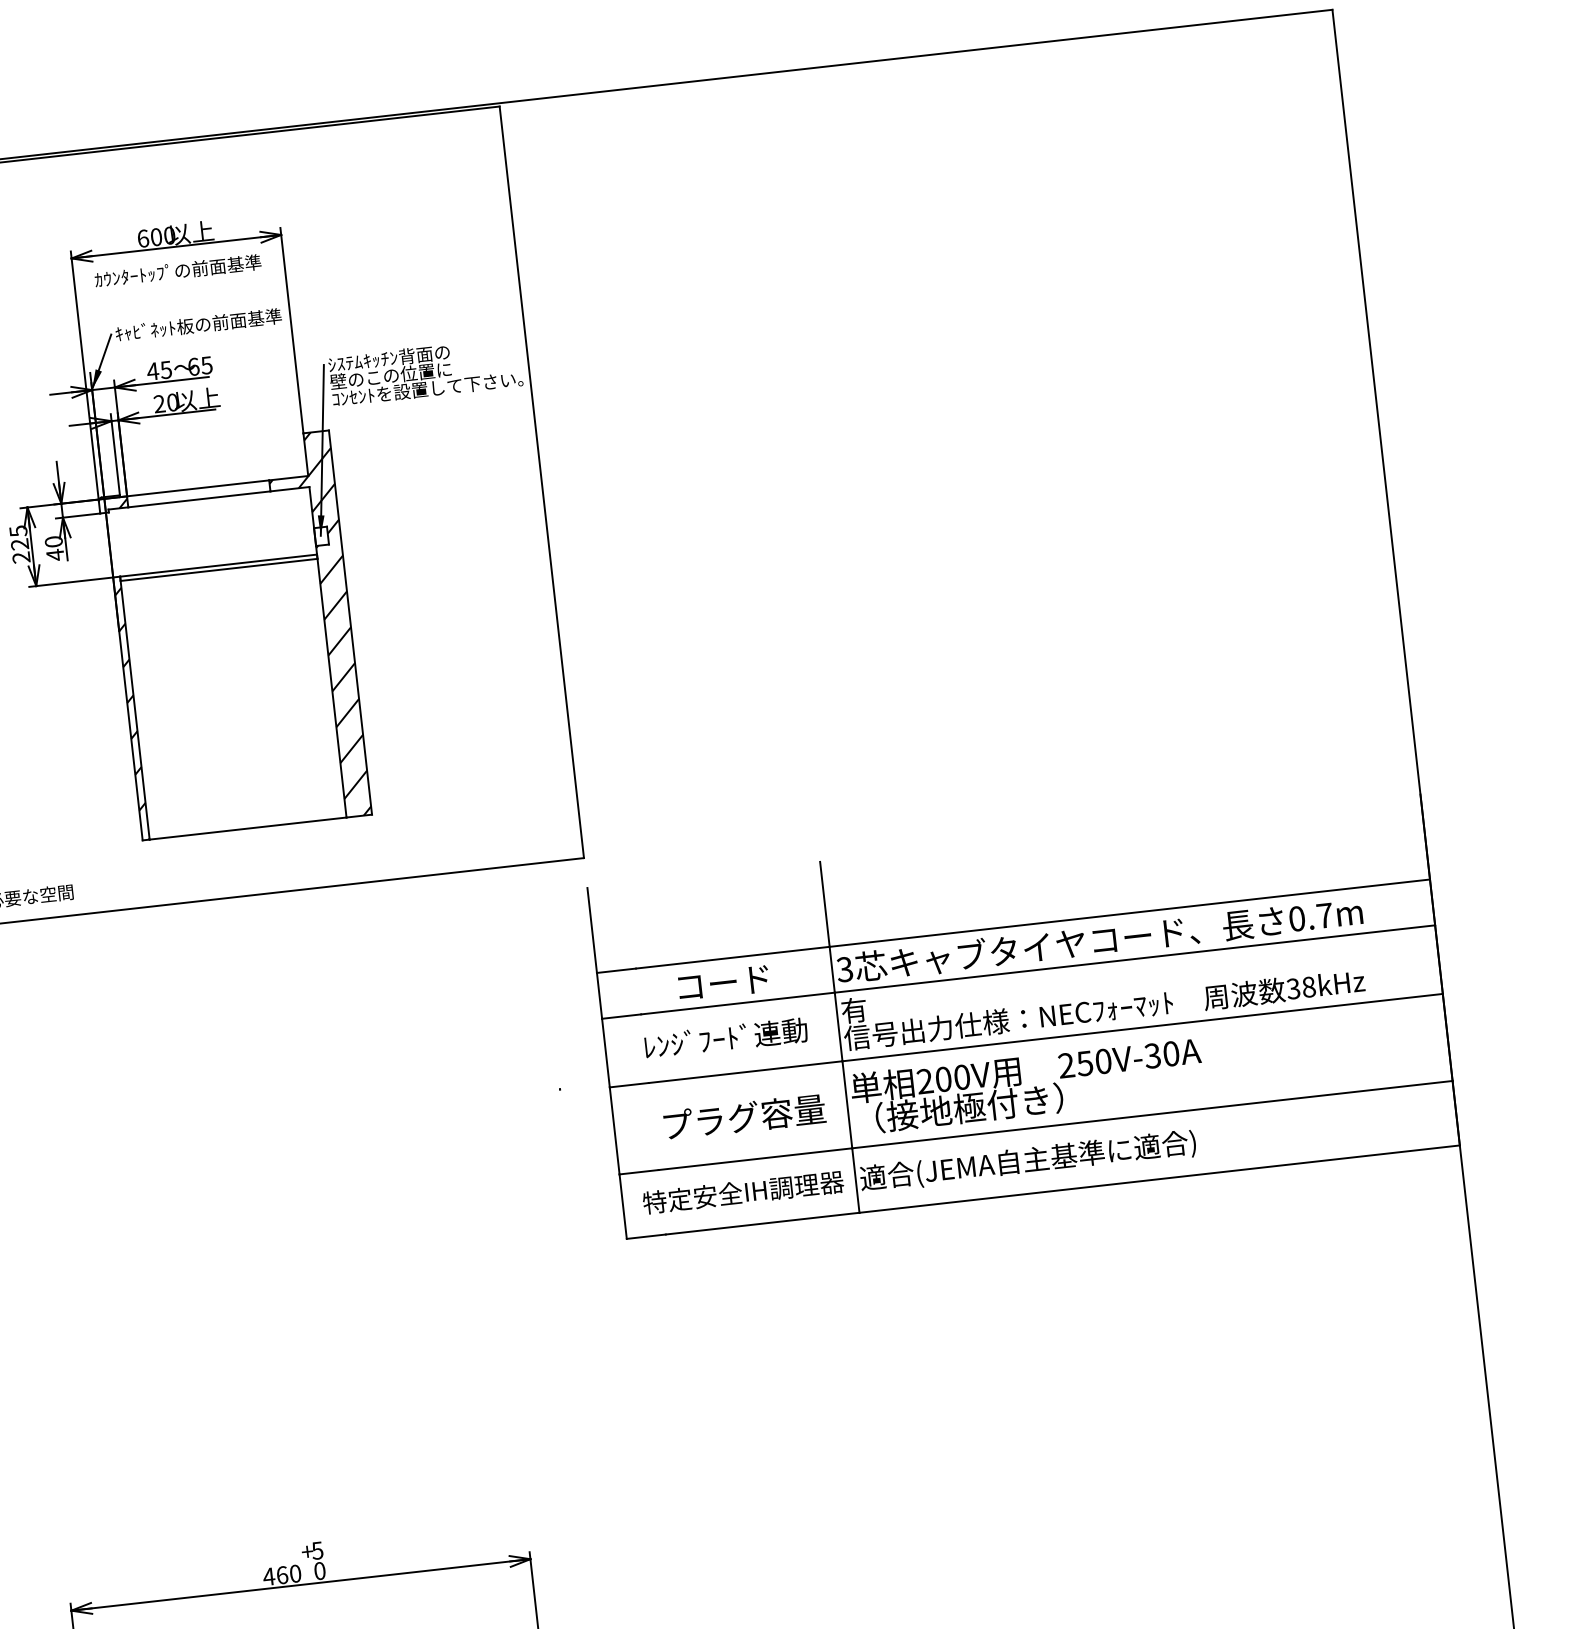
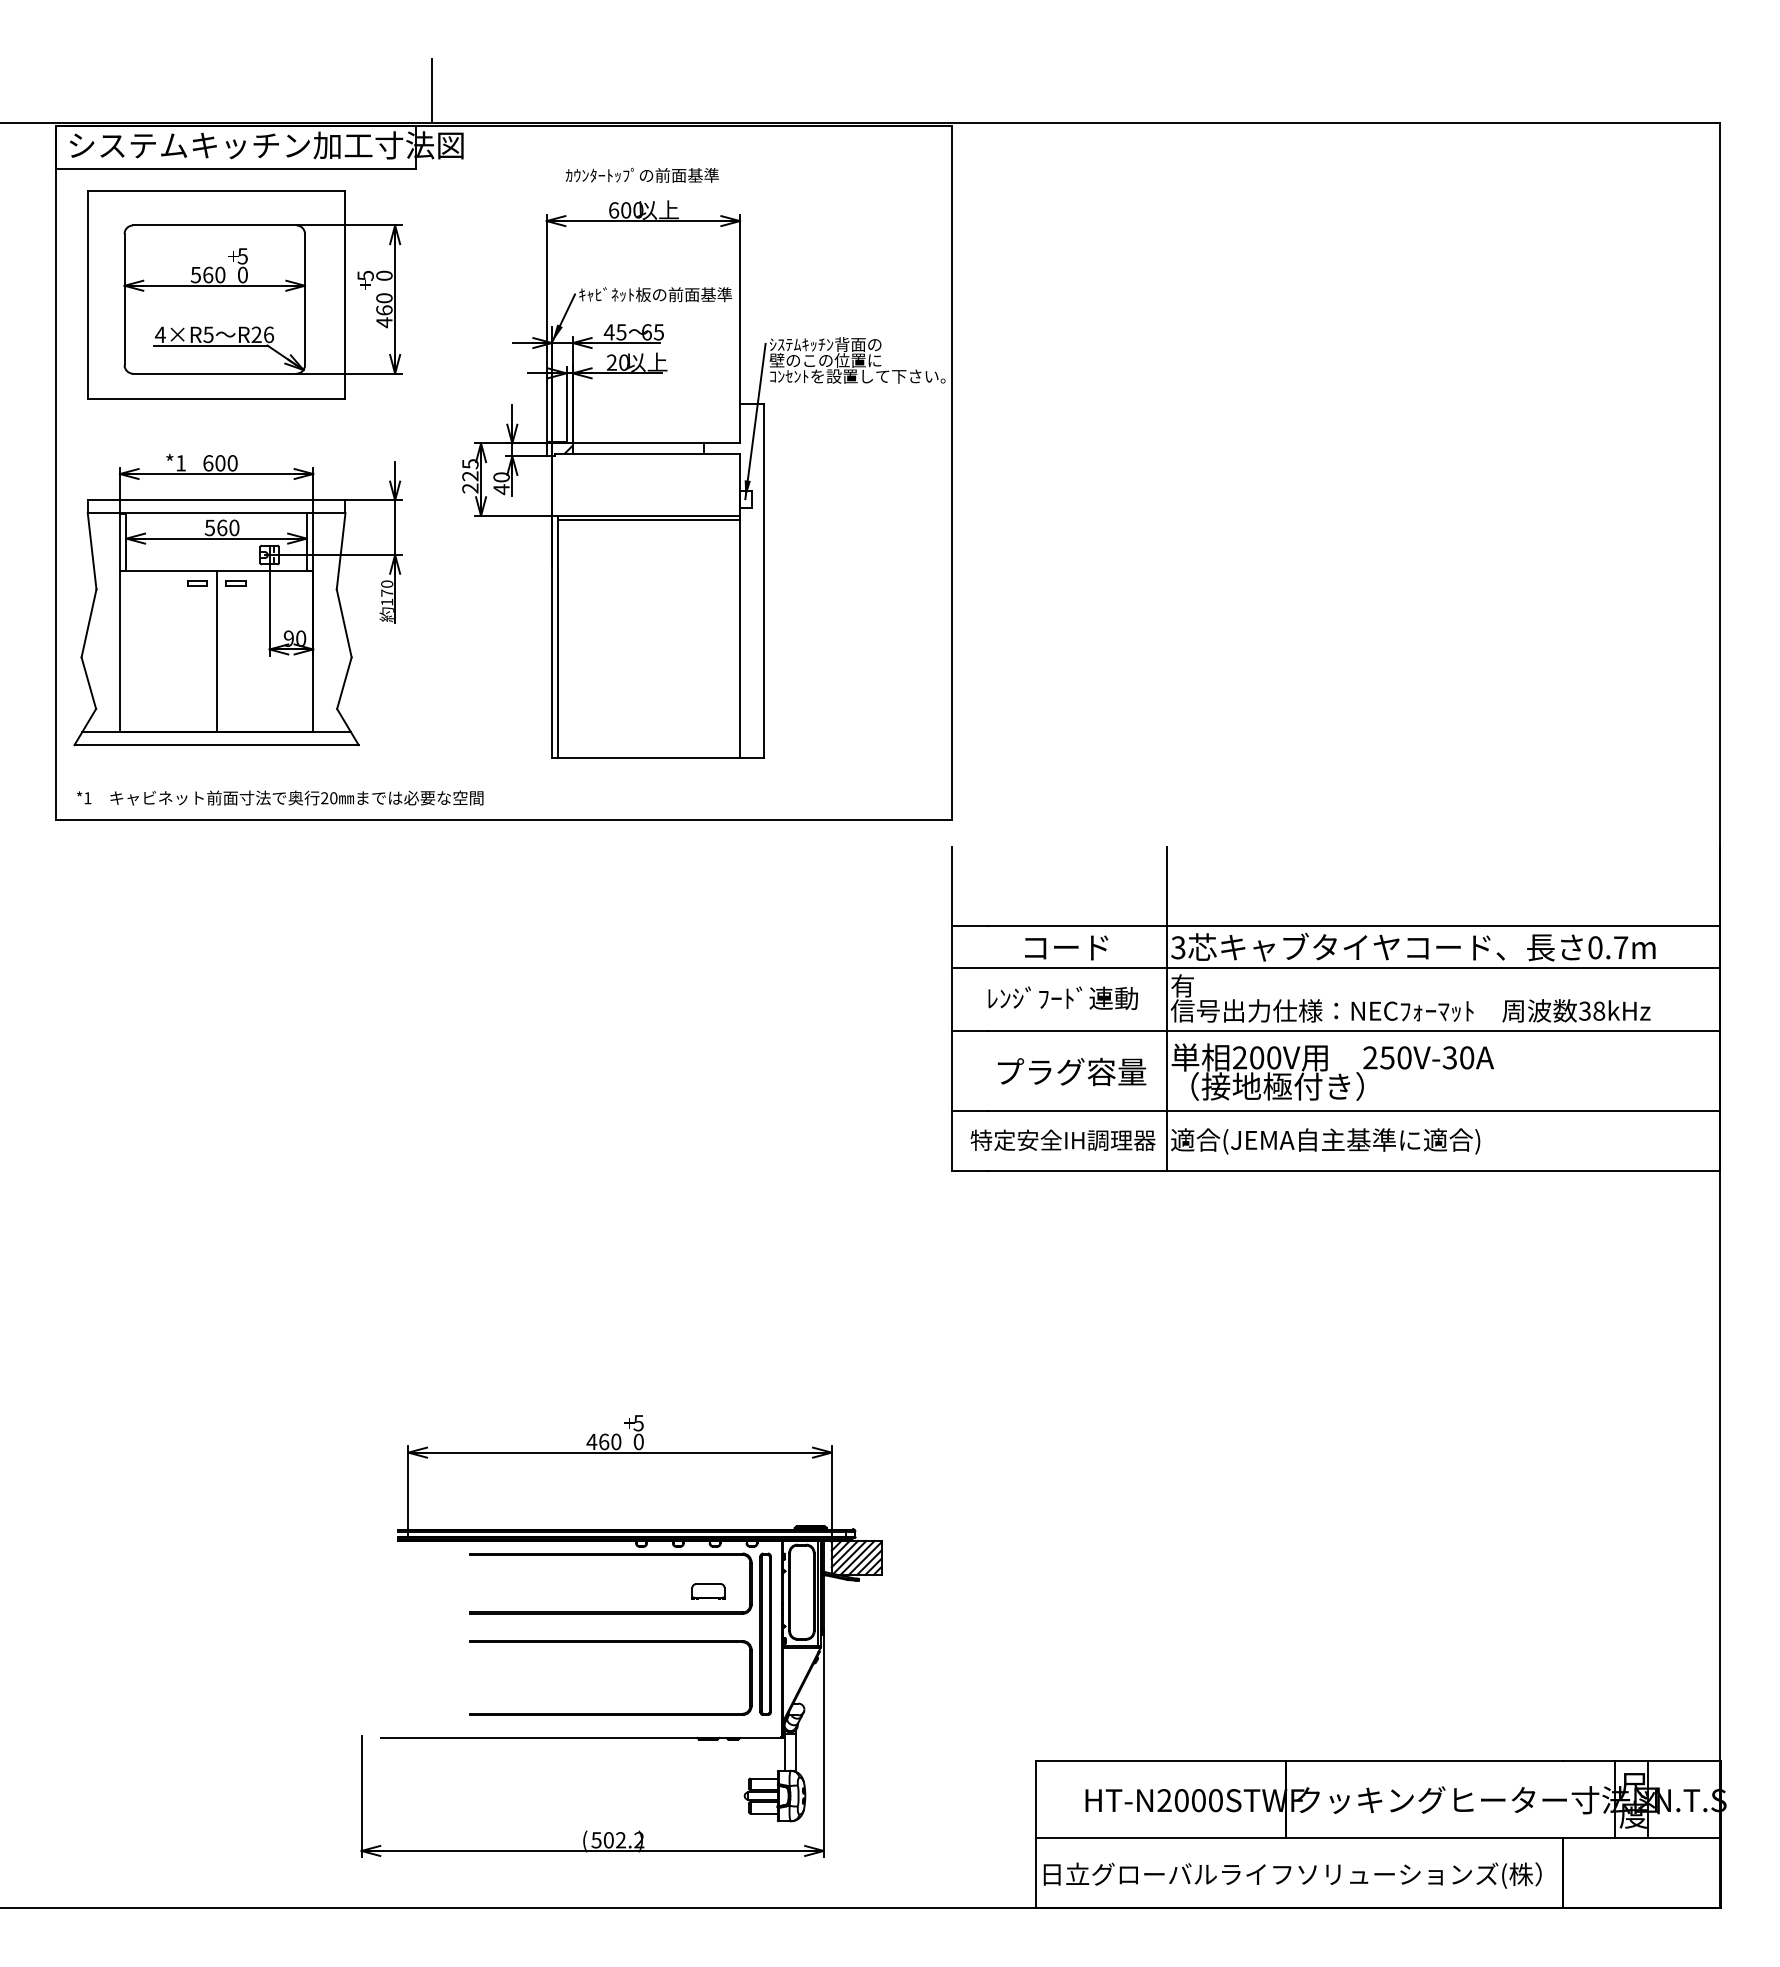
text: (177, 270) -> (641, 174), moved
hatch: (317, 626) -> (733, 581), removed
hatch: (131, 714) -> (554, 642), removed

